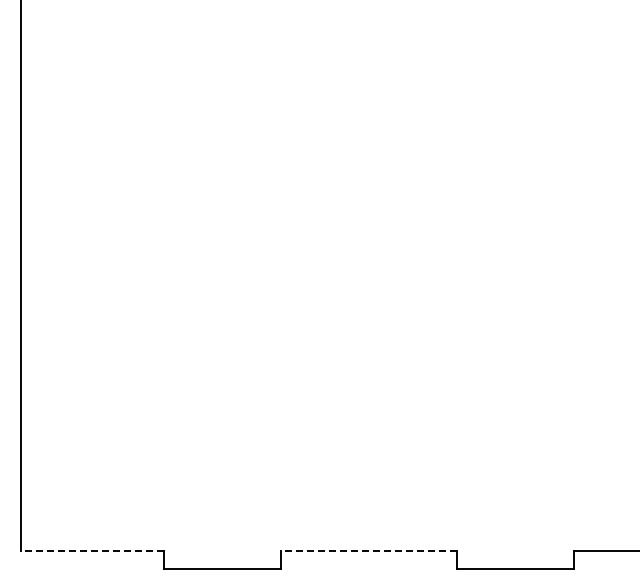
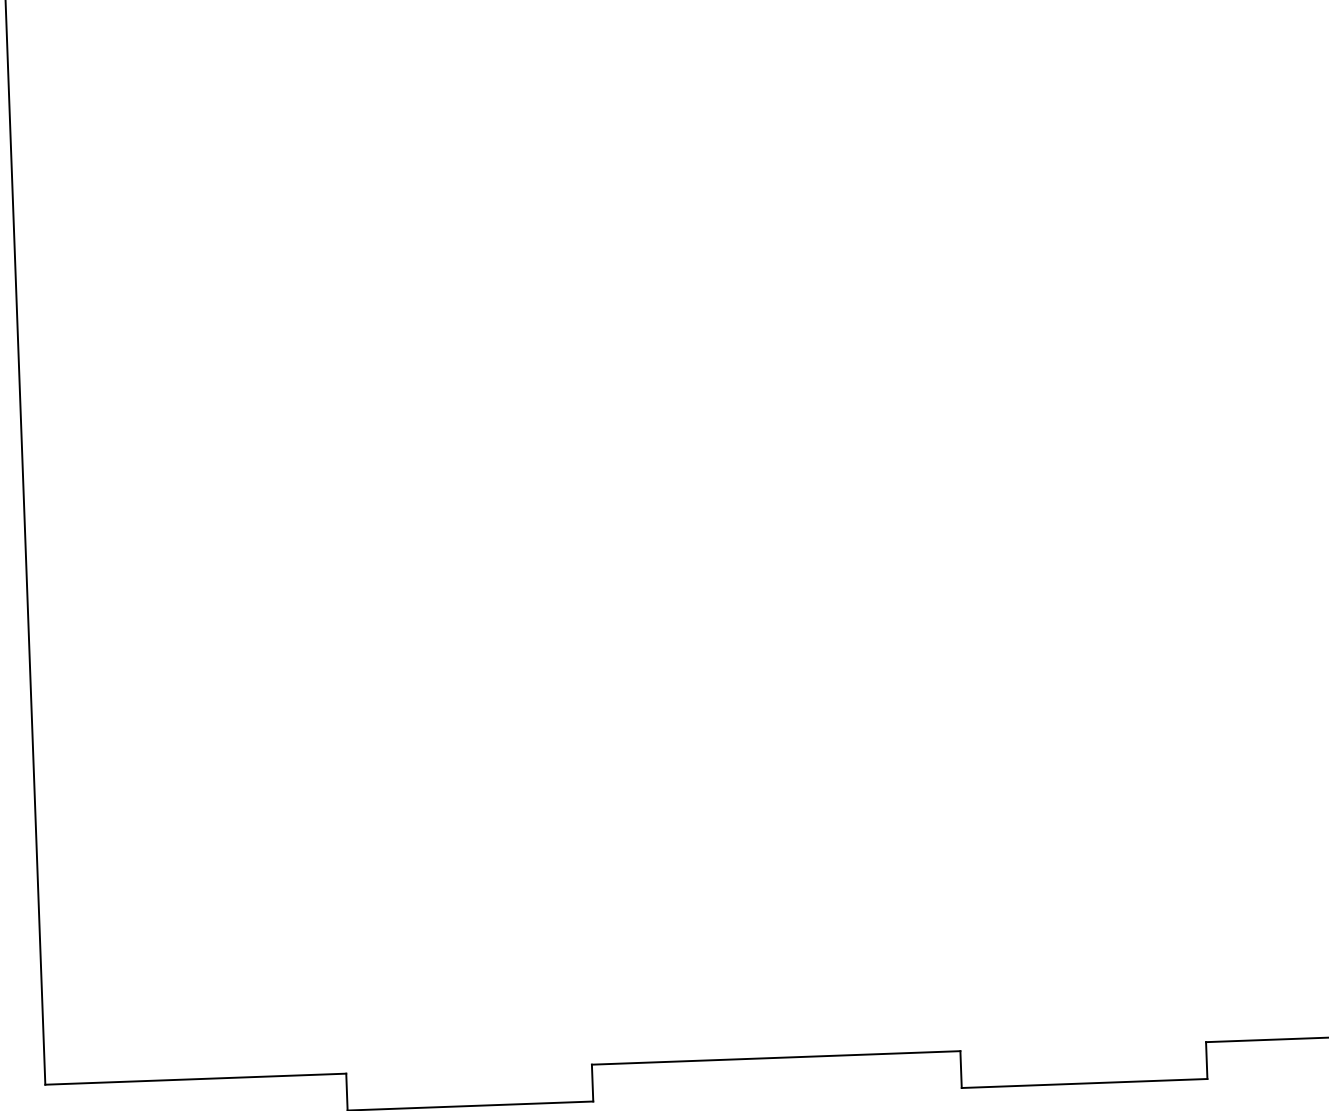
line: (92, 551) -> (196, 1079), dashed -> solid
line: (368, 551) -> (775, 1058), dashed -> solid

